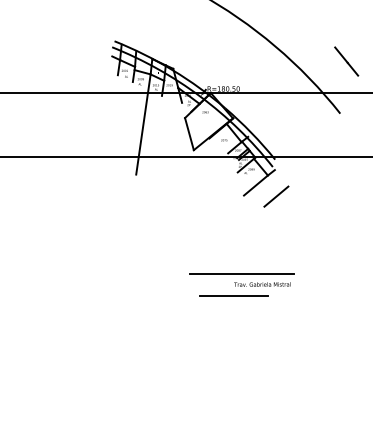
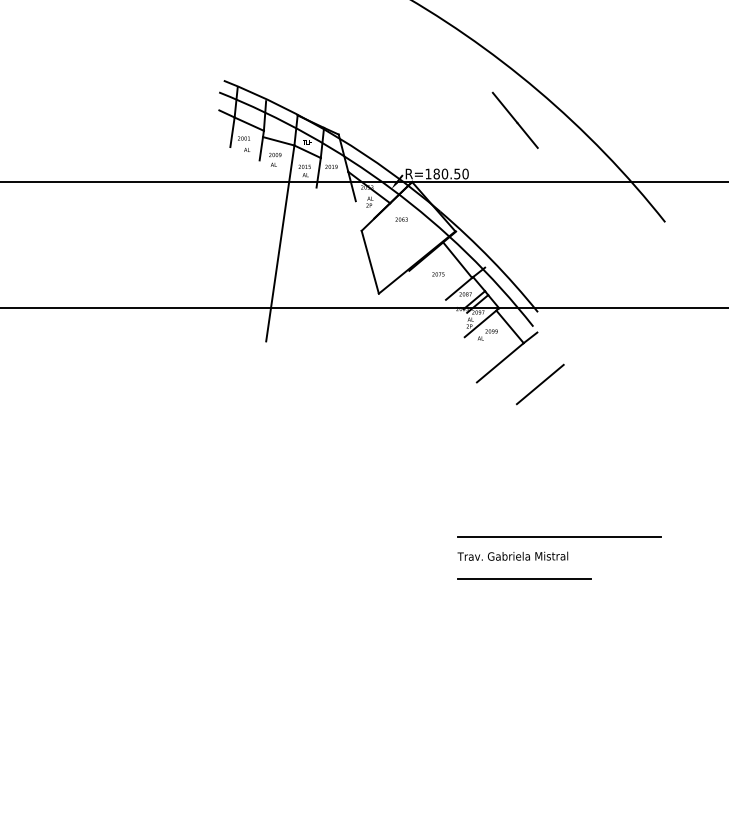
line: (346, 61) -> (515, 120), moved
line: (241, 273) -> (558, 534), moved
line: (233, 295) -> (522, 577), moved

